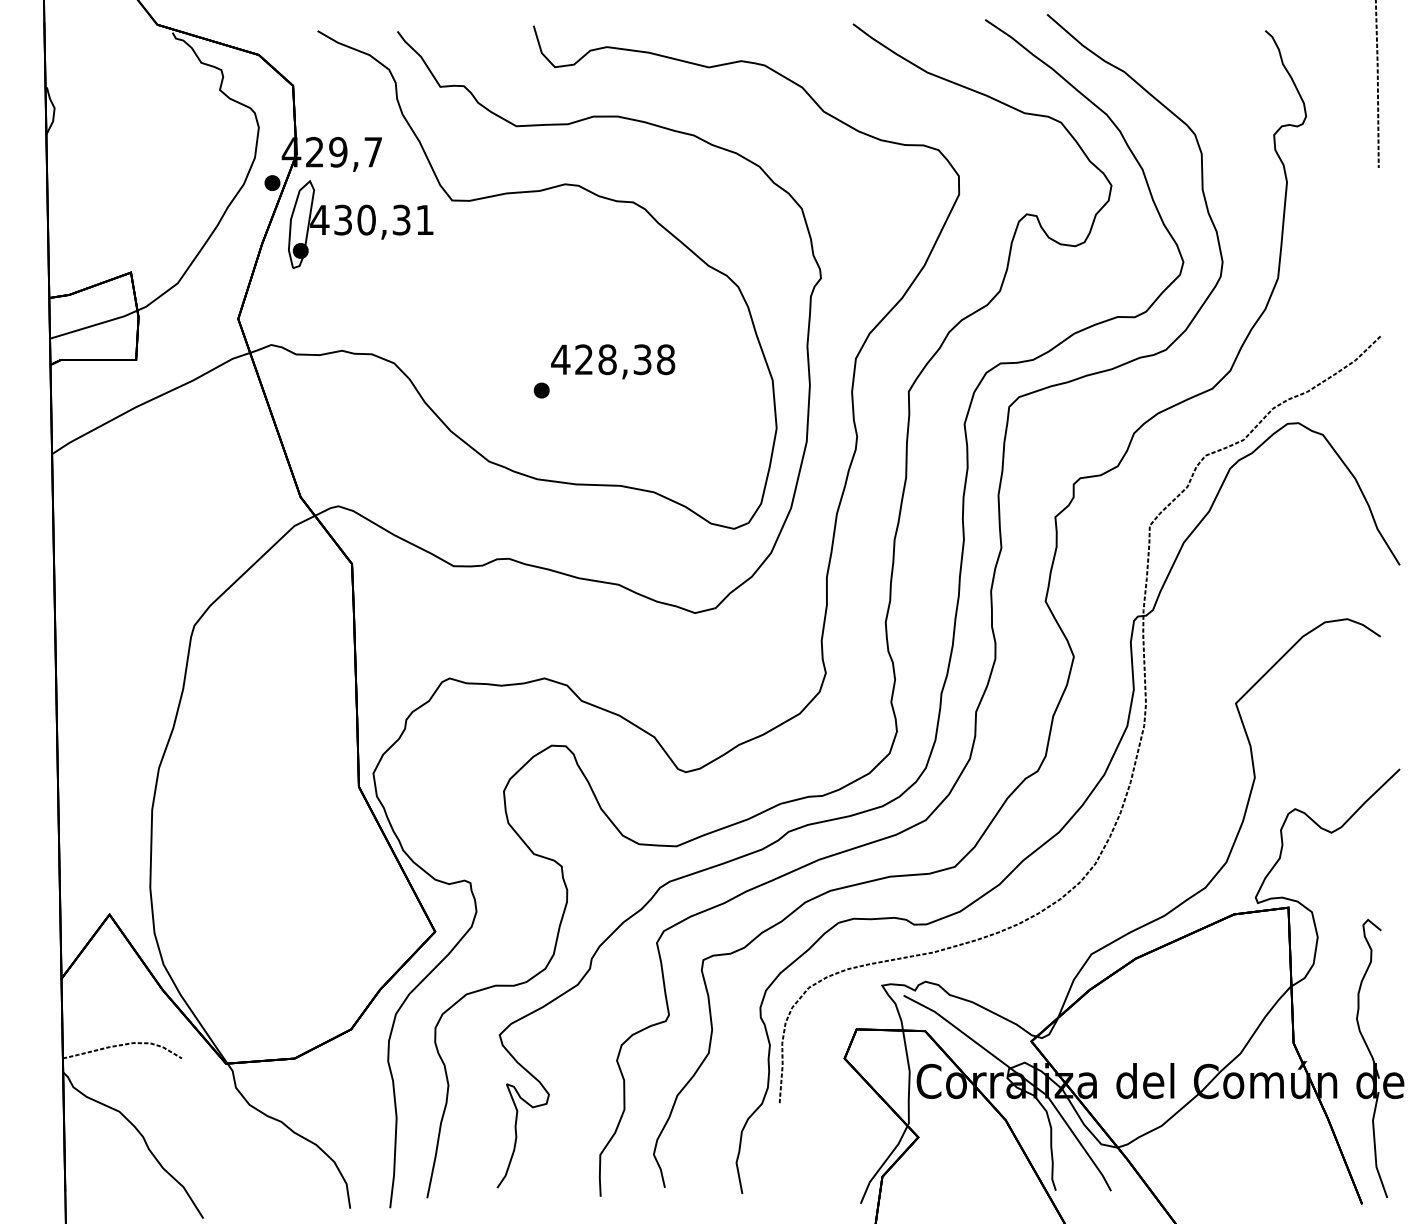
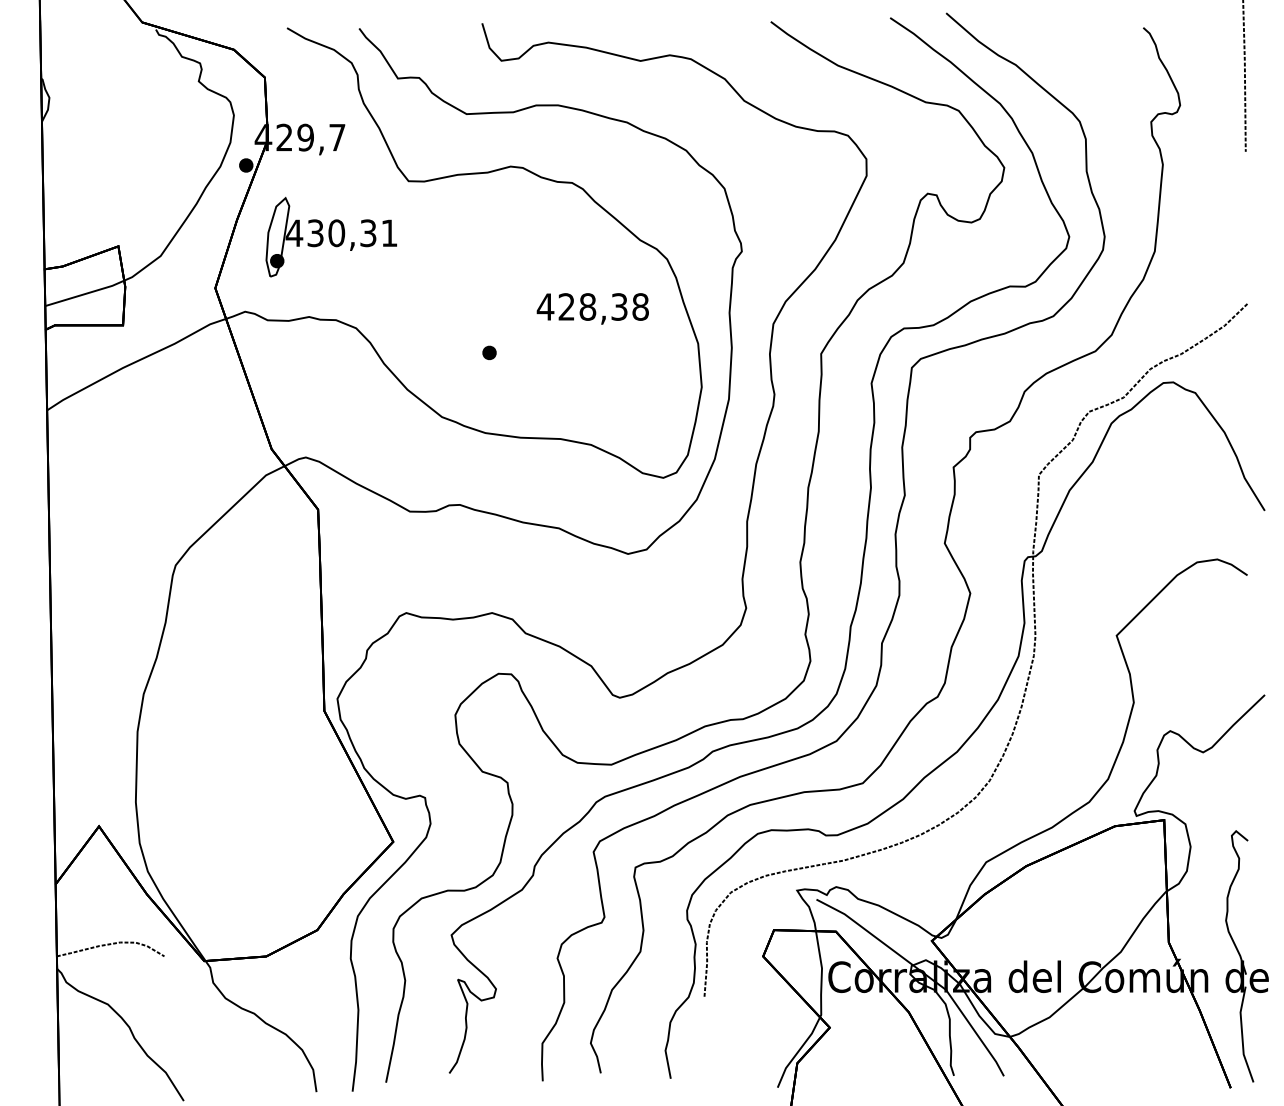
part: (360, 224) -> (331, 237), moved
text: (613, 361) -> (593, 308), moved

